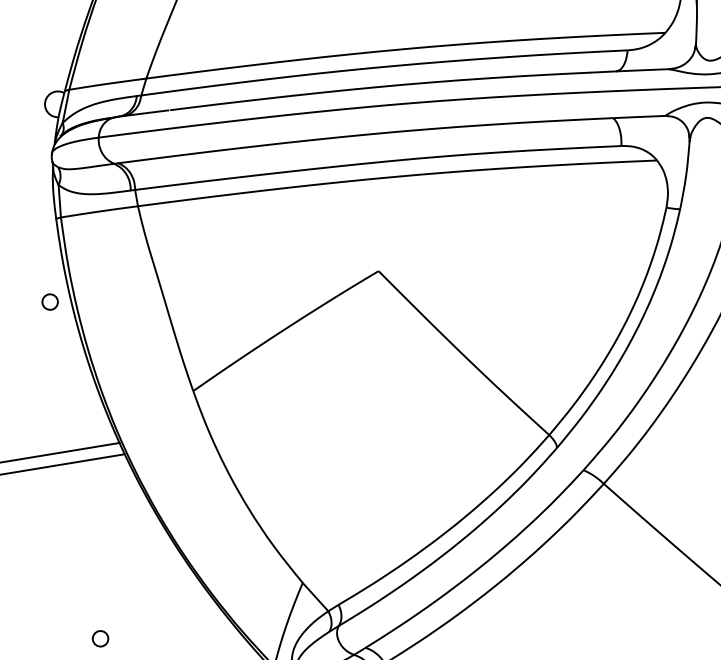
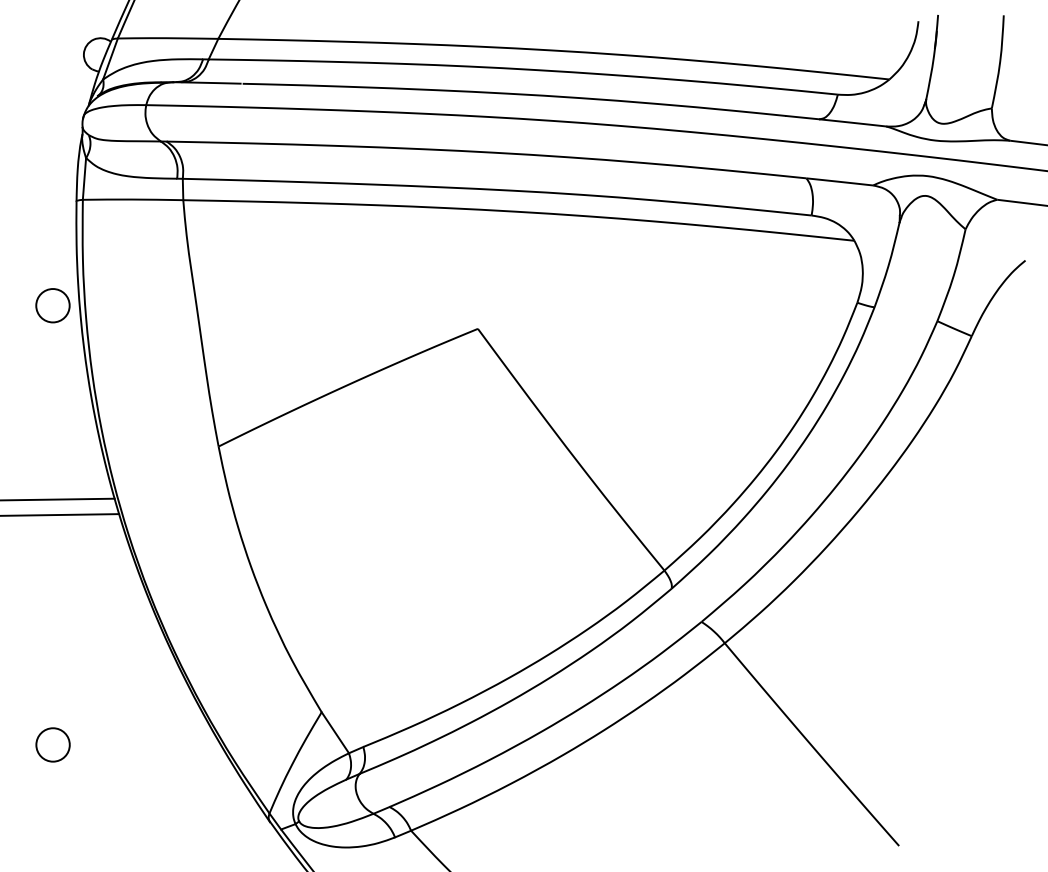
circle: (49, 301) -> (52, 305), size x1.67
circle: (100, 638) -> (52, 744), size x1.67

